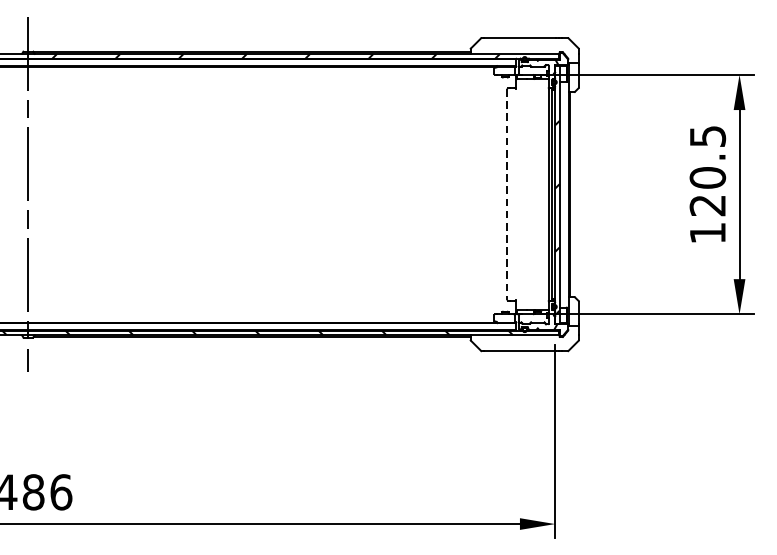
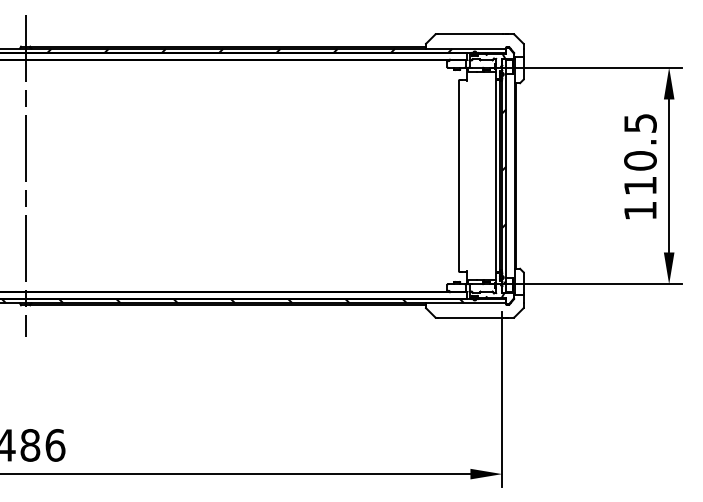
line: (507, 195) -> (459, 176), dashed -> solid
text: (707, 206) -> (640, 186), 120.5 -> 110.5

